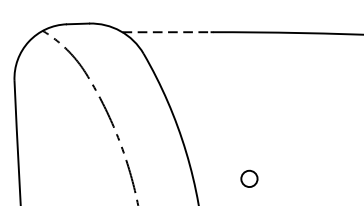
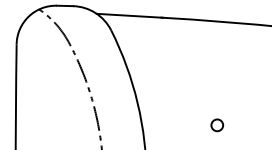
line: (169, 31) -> (130, 15), dashed -> solid
circle: (249, 179) -> (217, 125), moved

